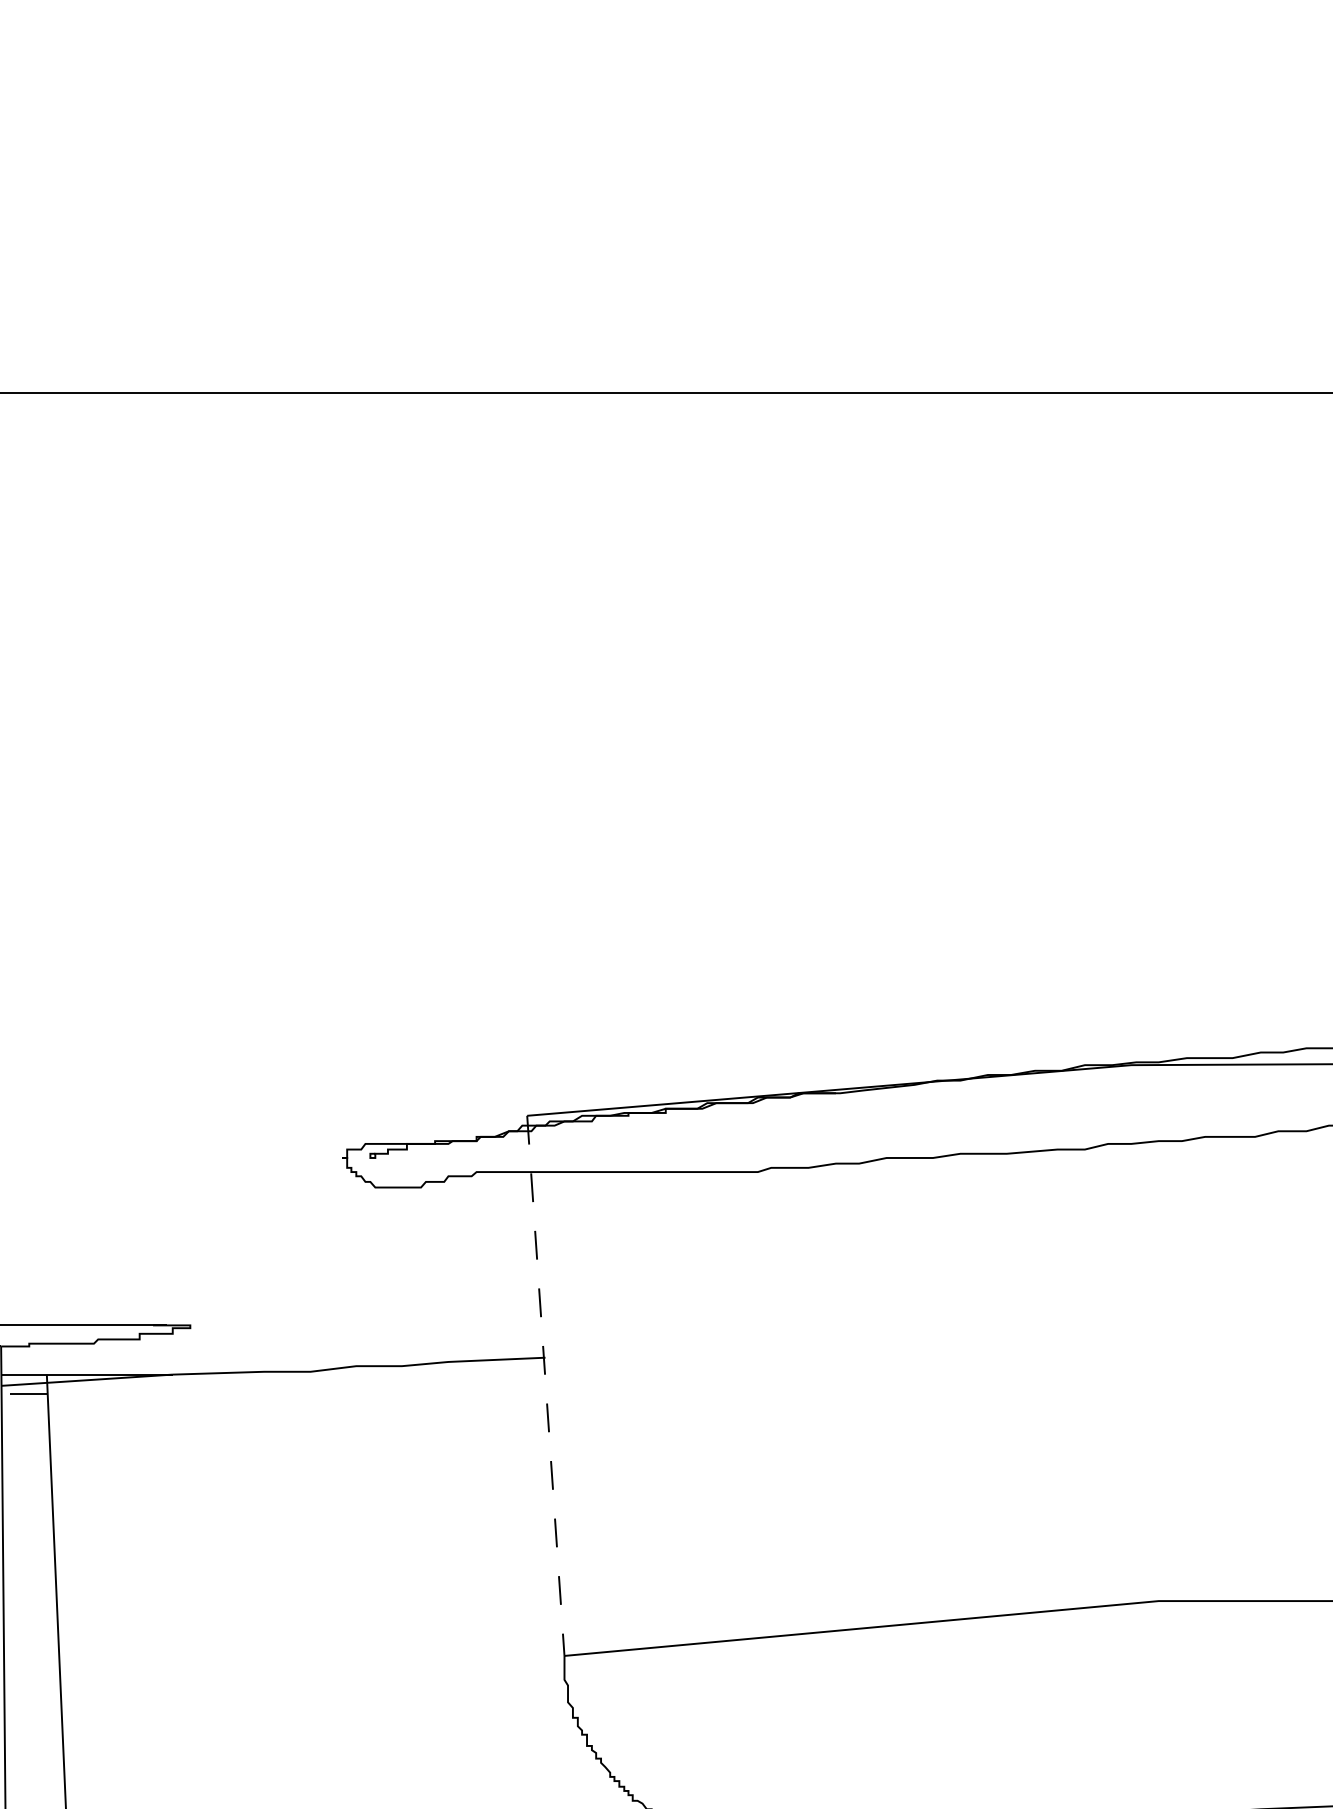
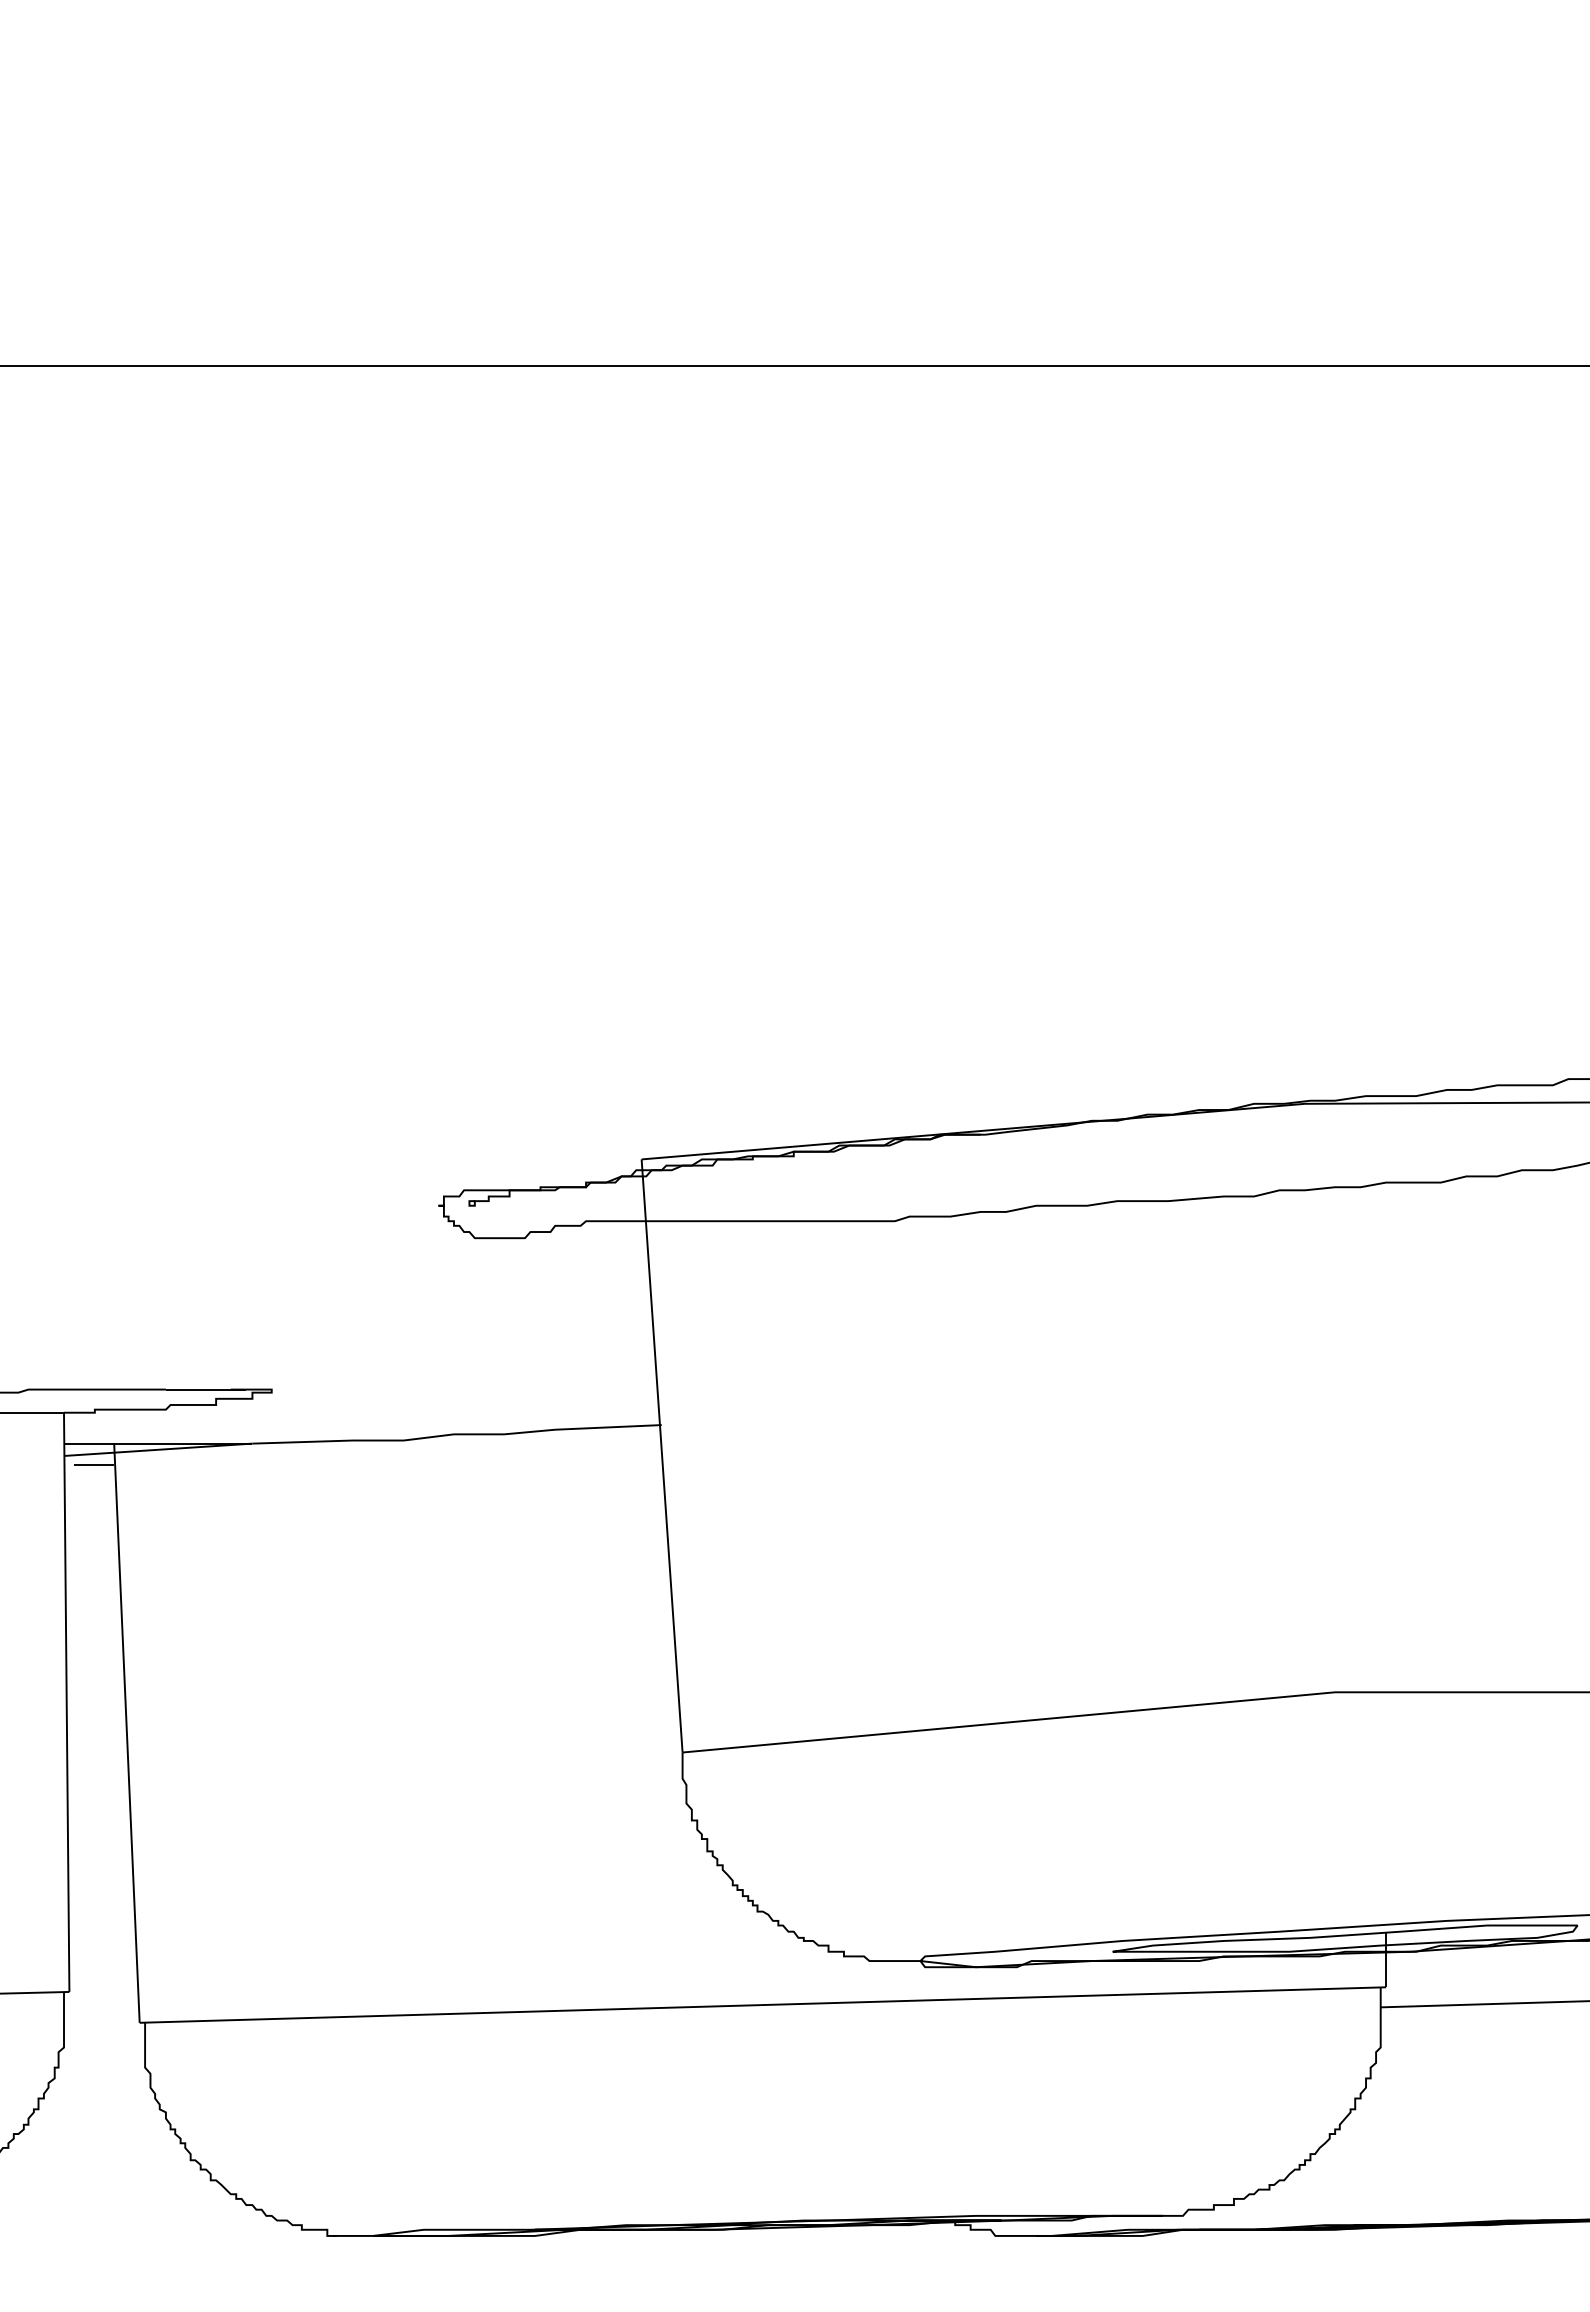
line: (546, 1386) -> (662, 1456), dashed -> solid

